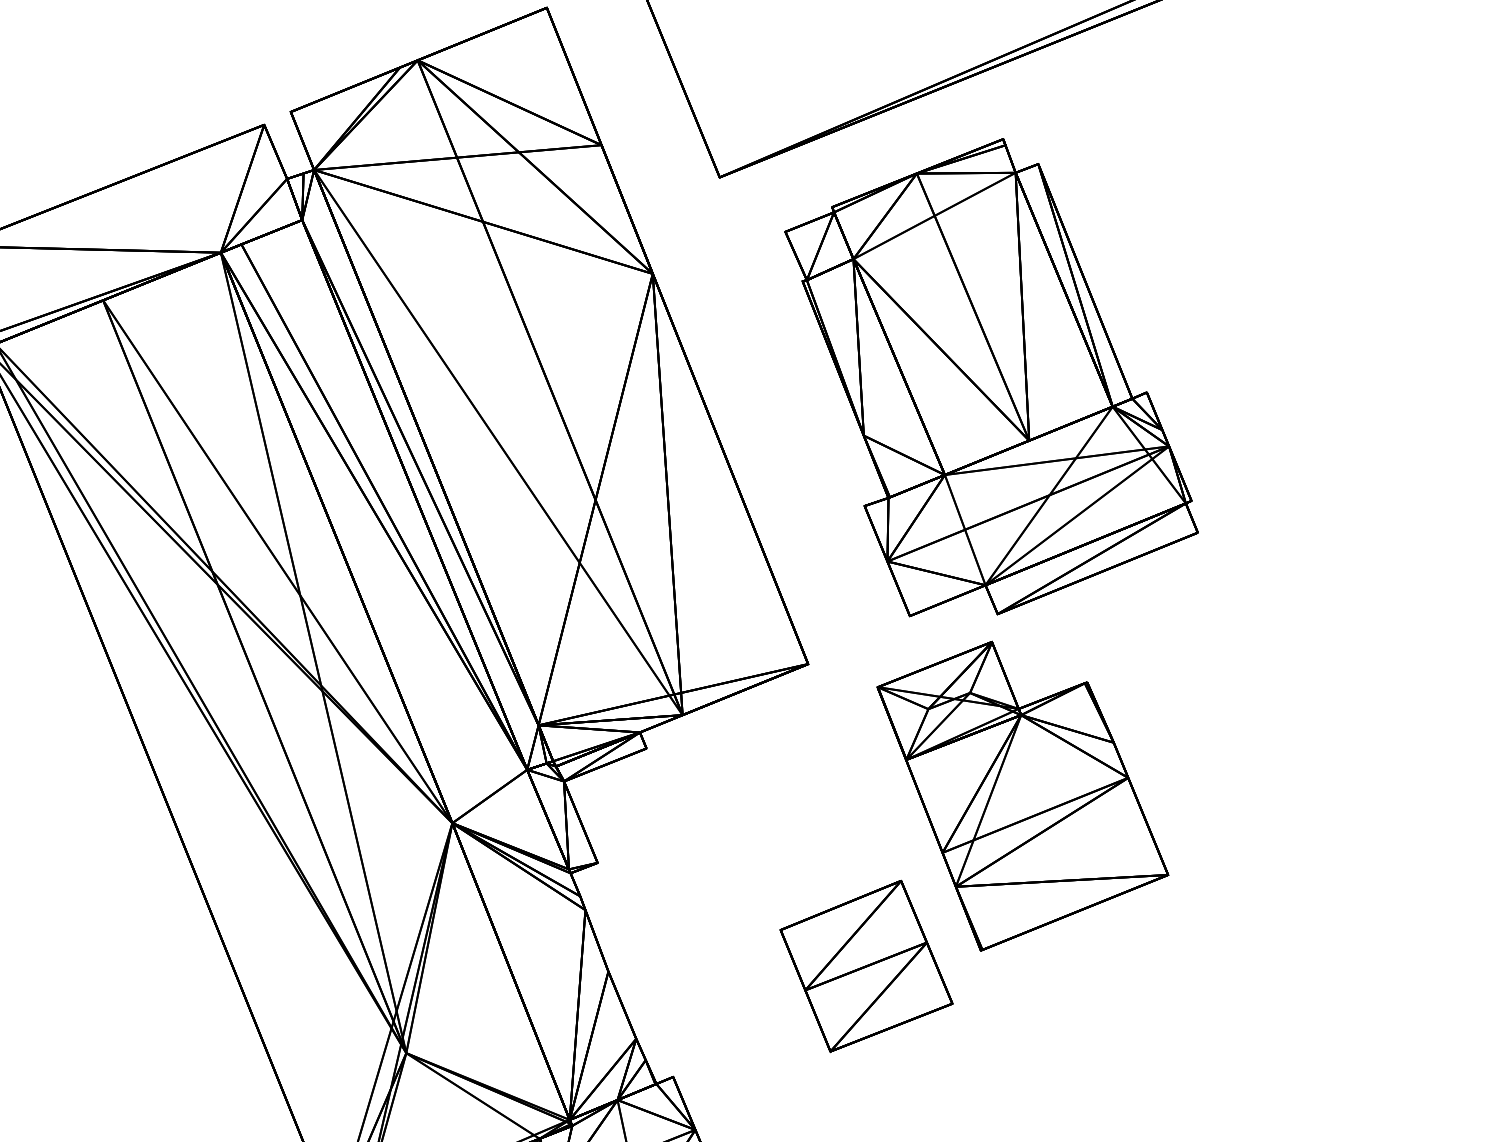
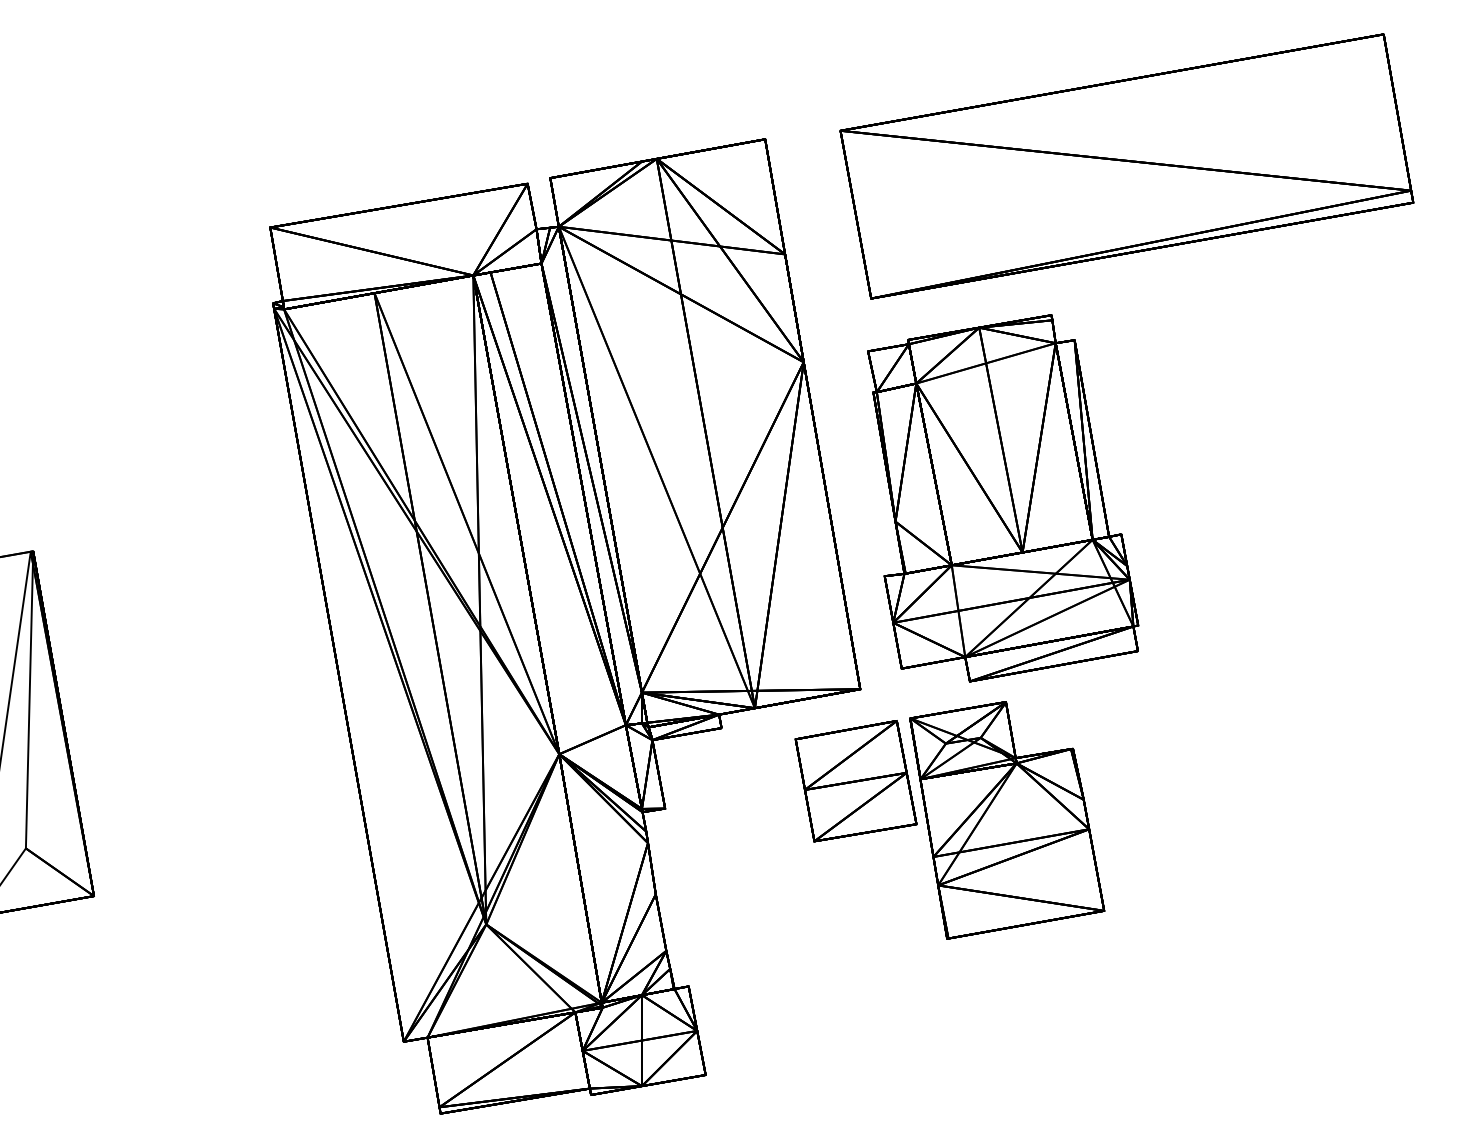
part: (991, 378) -> (1003, 498), moved
part: (865, 966) -> (855, 781), moved

